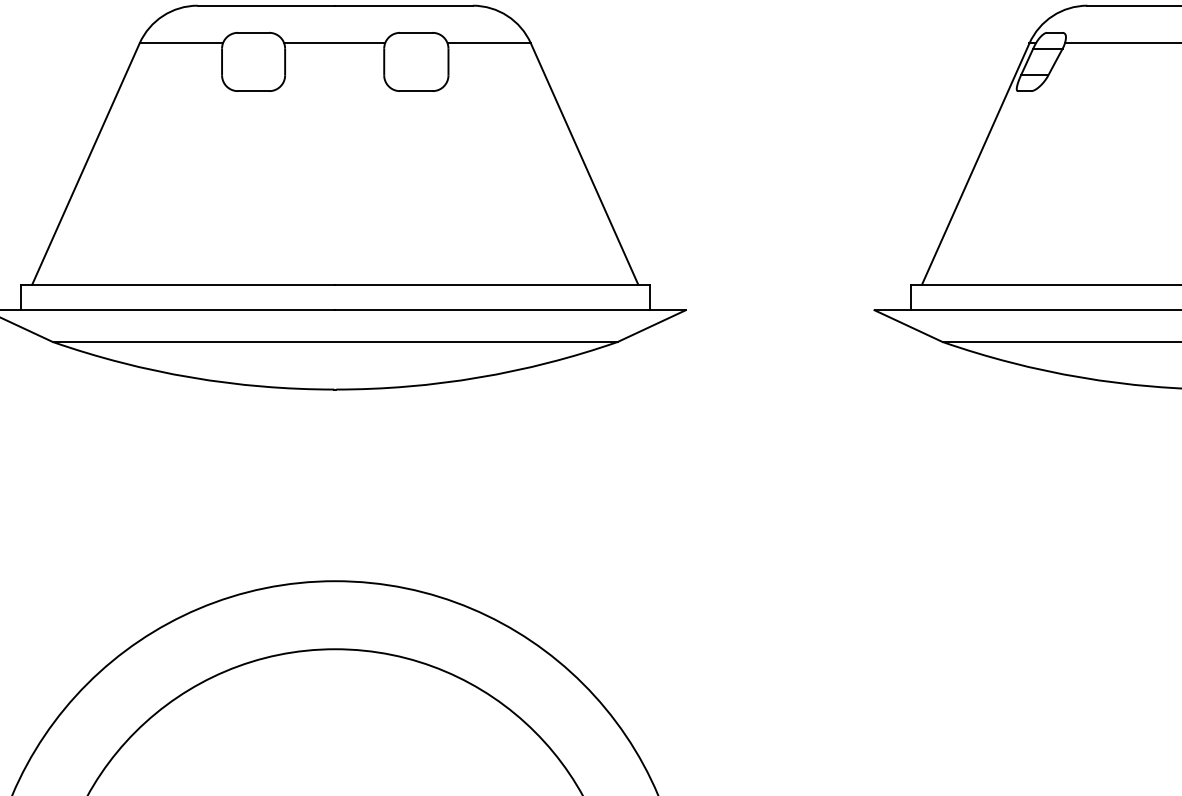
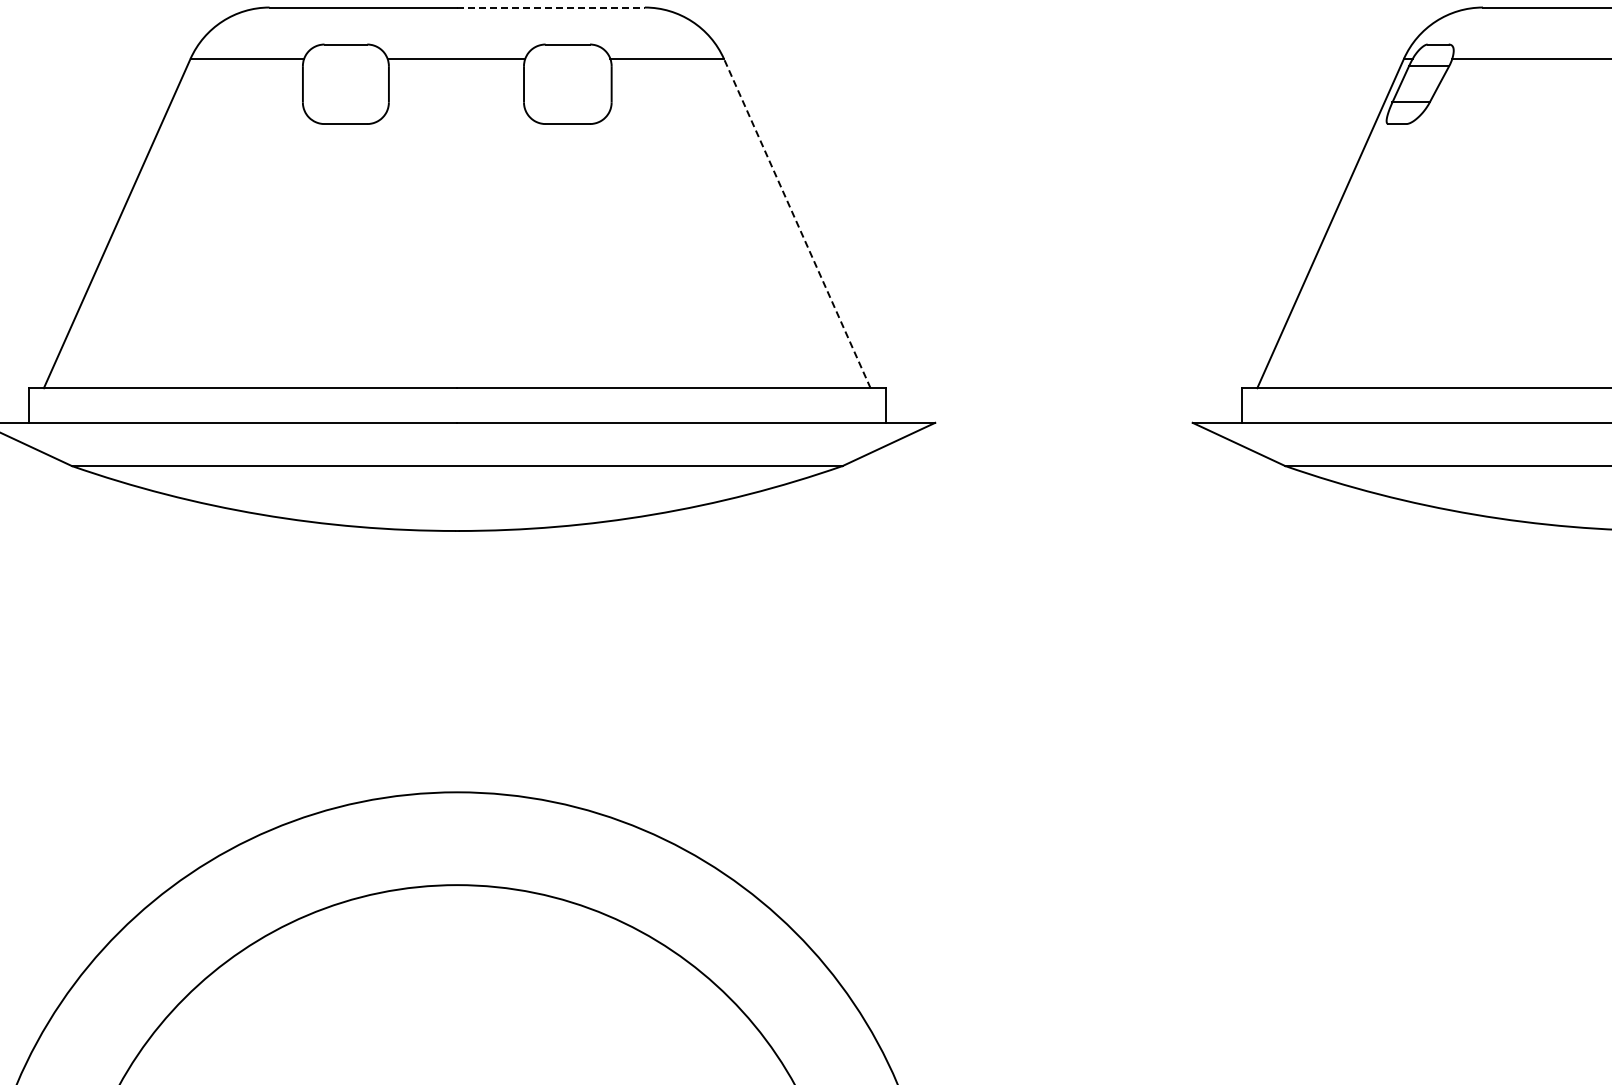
line: (404, 5) -> (551, 7), solid -> dashed
line: (584, 164) -> (797, 223), solid -> dashed

